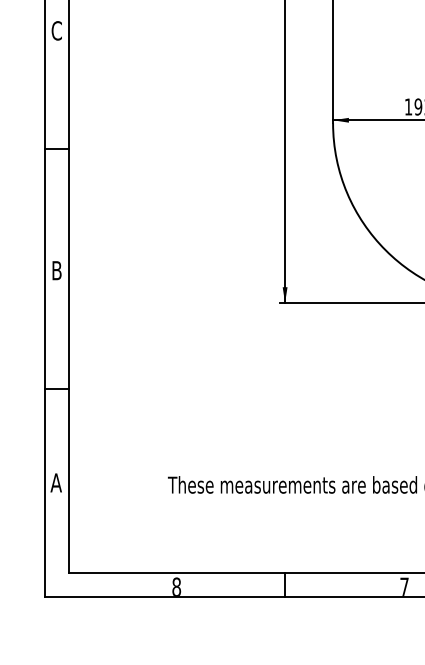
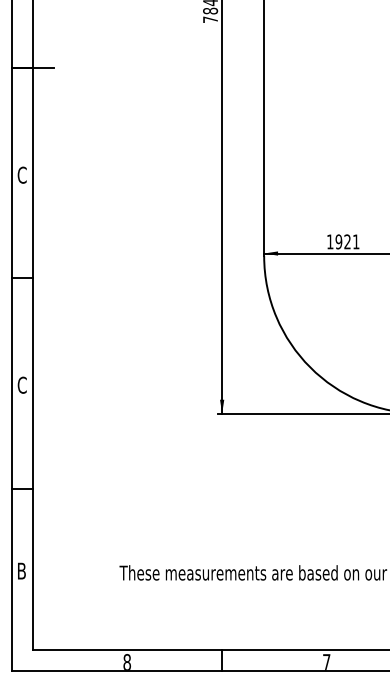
text: (55, 269) -> (21, 384), B -> C
text: (55, 482) -> (21, 570), A -> B

